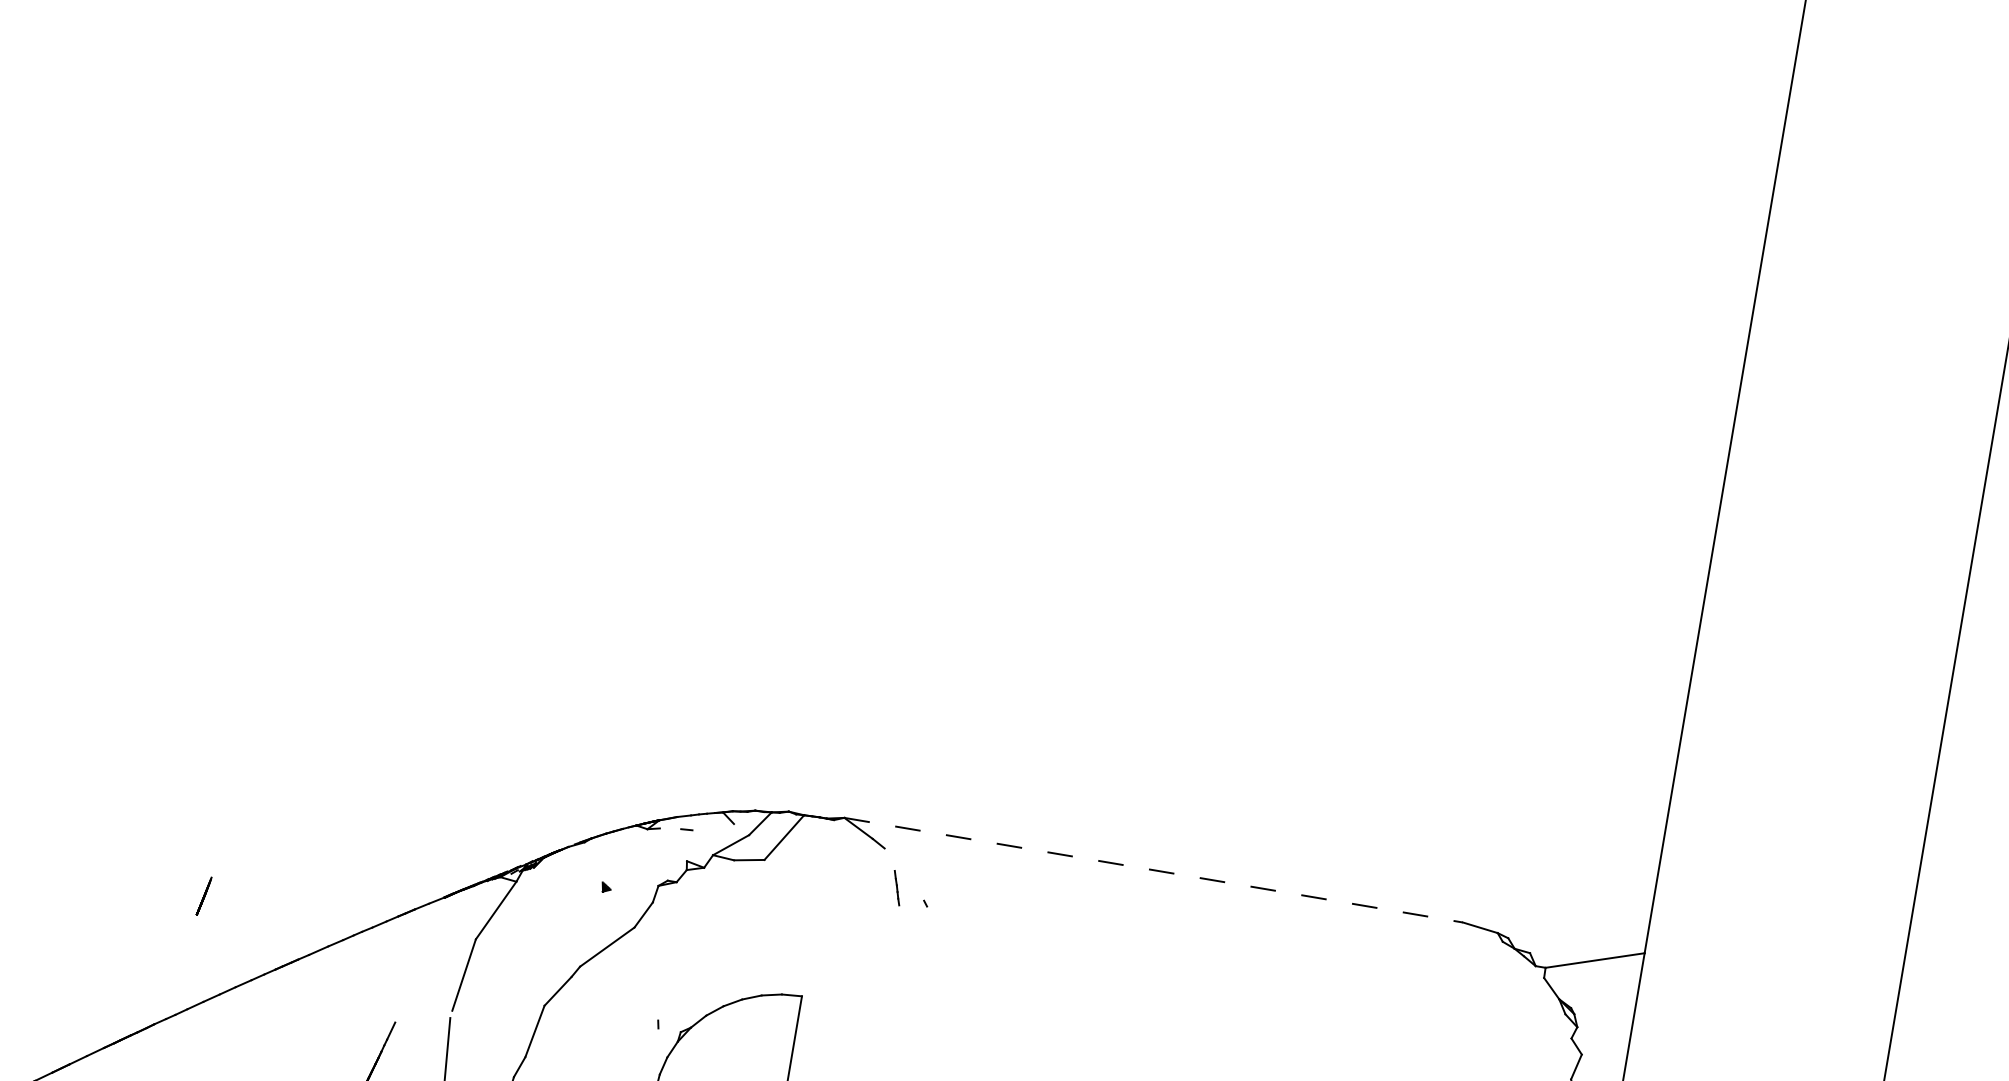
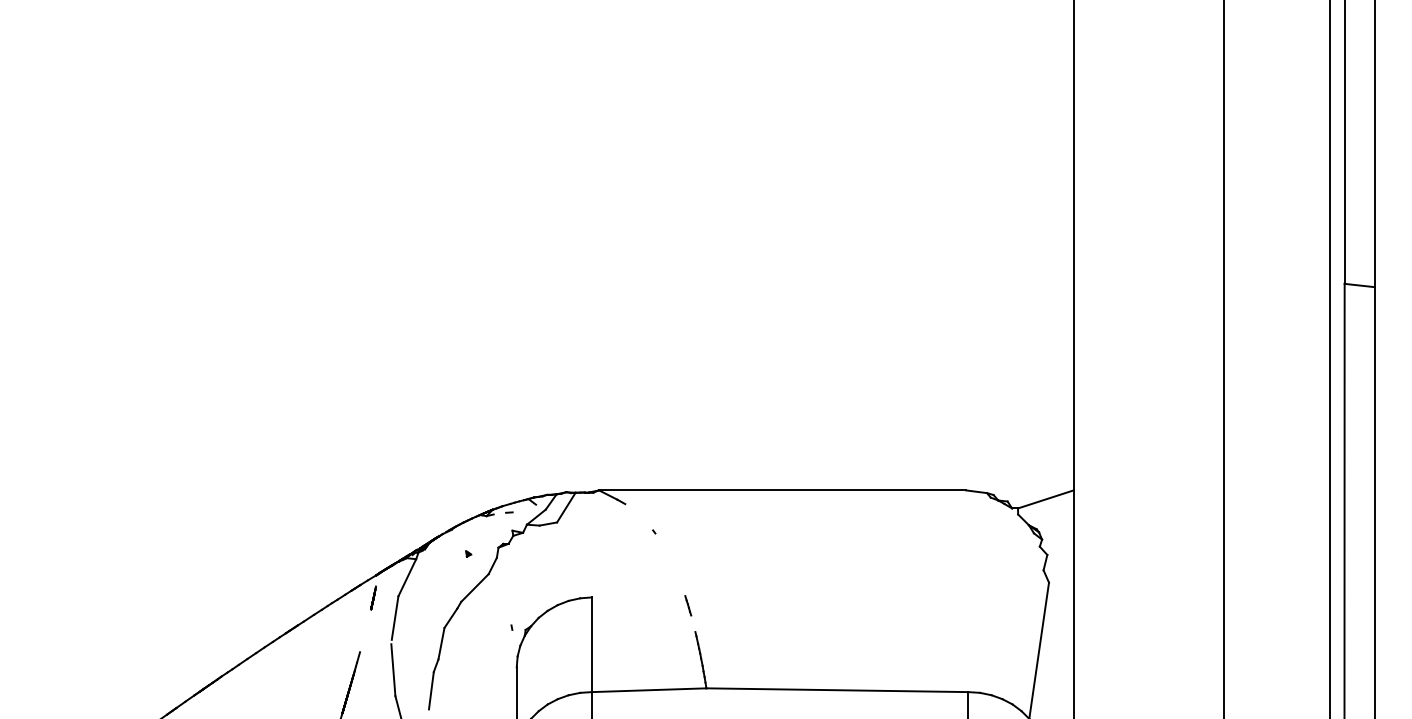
line: (1155, 870) -> (783, 490), dashed -> solid
line: (897, 887) -> (688, 605), moved
line: (204, 895) -> (373, 597), moved

